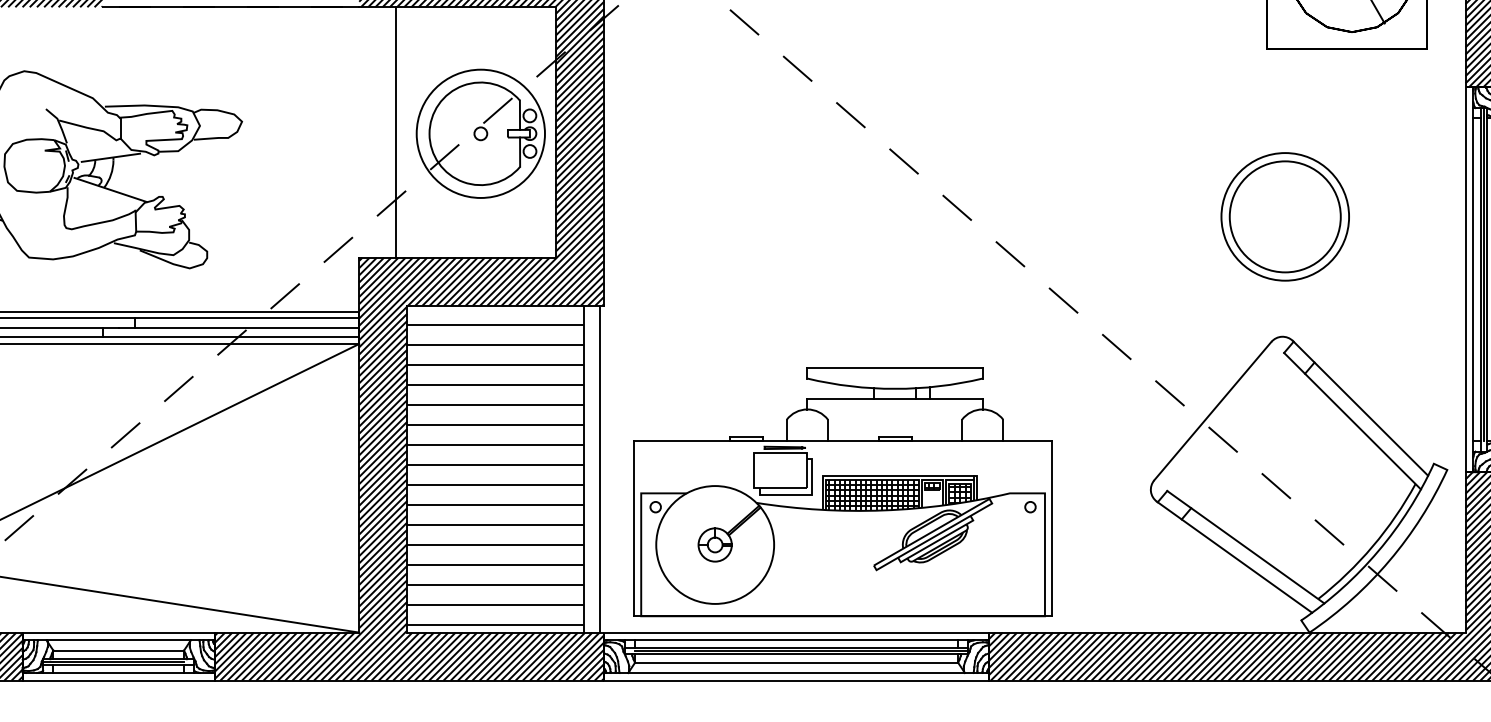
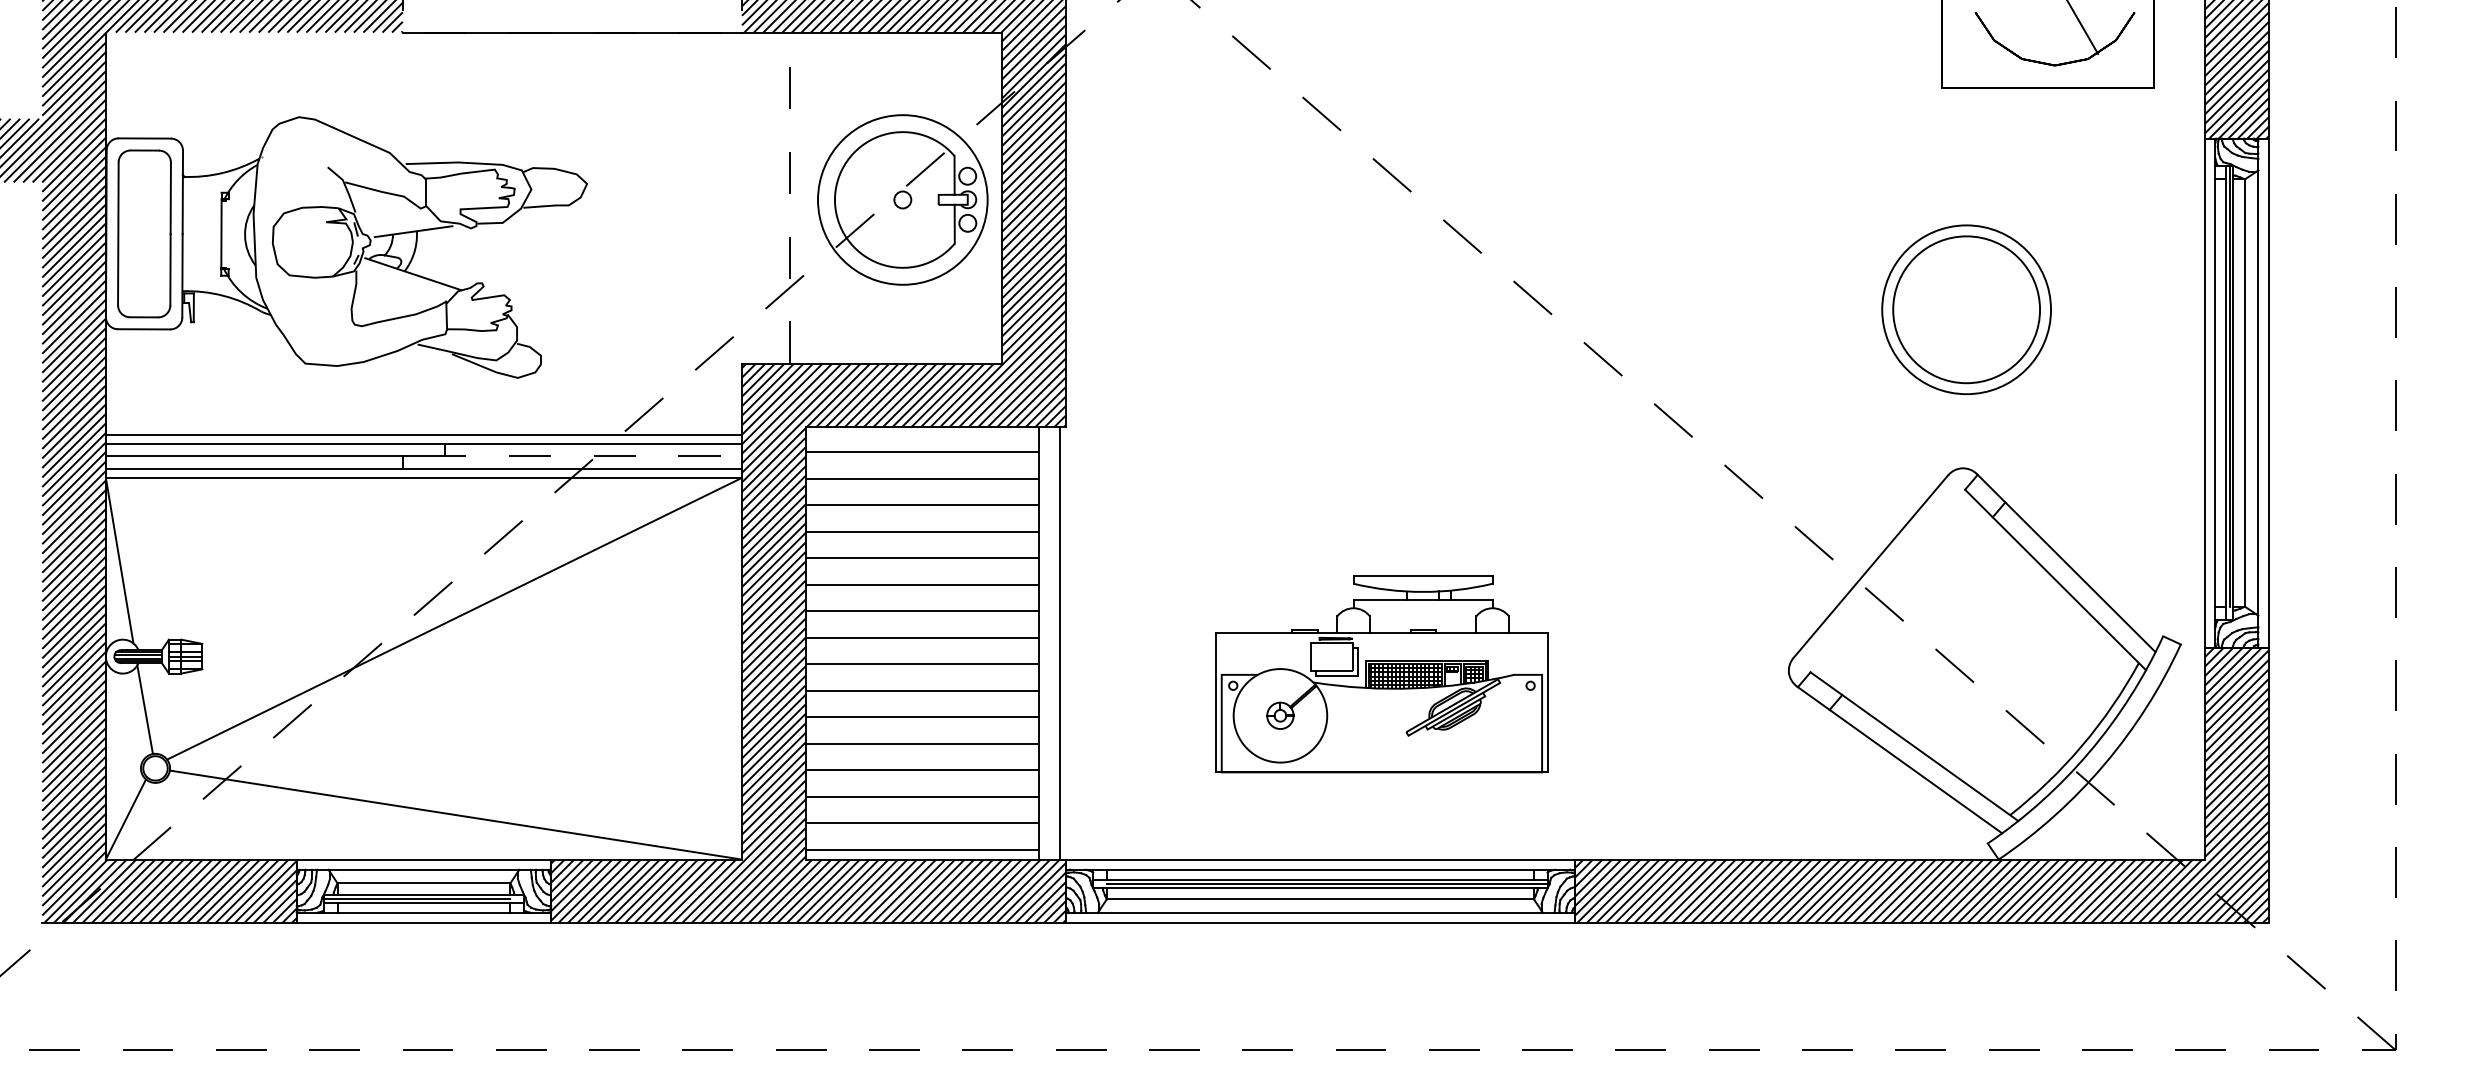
line: (395, 132) -> (790, 198), solid -> dashed
line: (239, 327) -> (583, 456), solid -> dashed
part: (842, 491) -> (1381, 673), size x0.6

